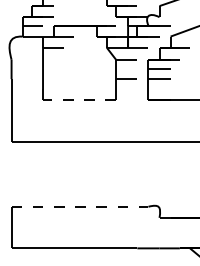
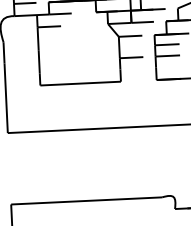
line: (79, 100) -> (80, 83), dashed -> solid
line: (80, 206) -> (87, 200), dashed -> solid

